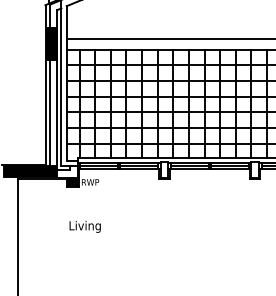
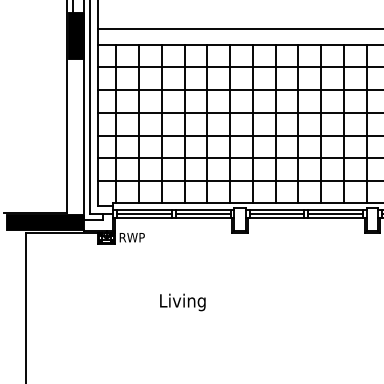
line: (49, 112) -> (72, 135), removed
text: (84, 226) -> (181, 301), moved

